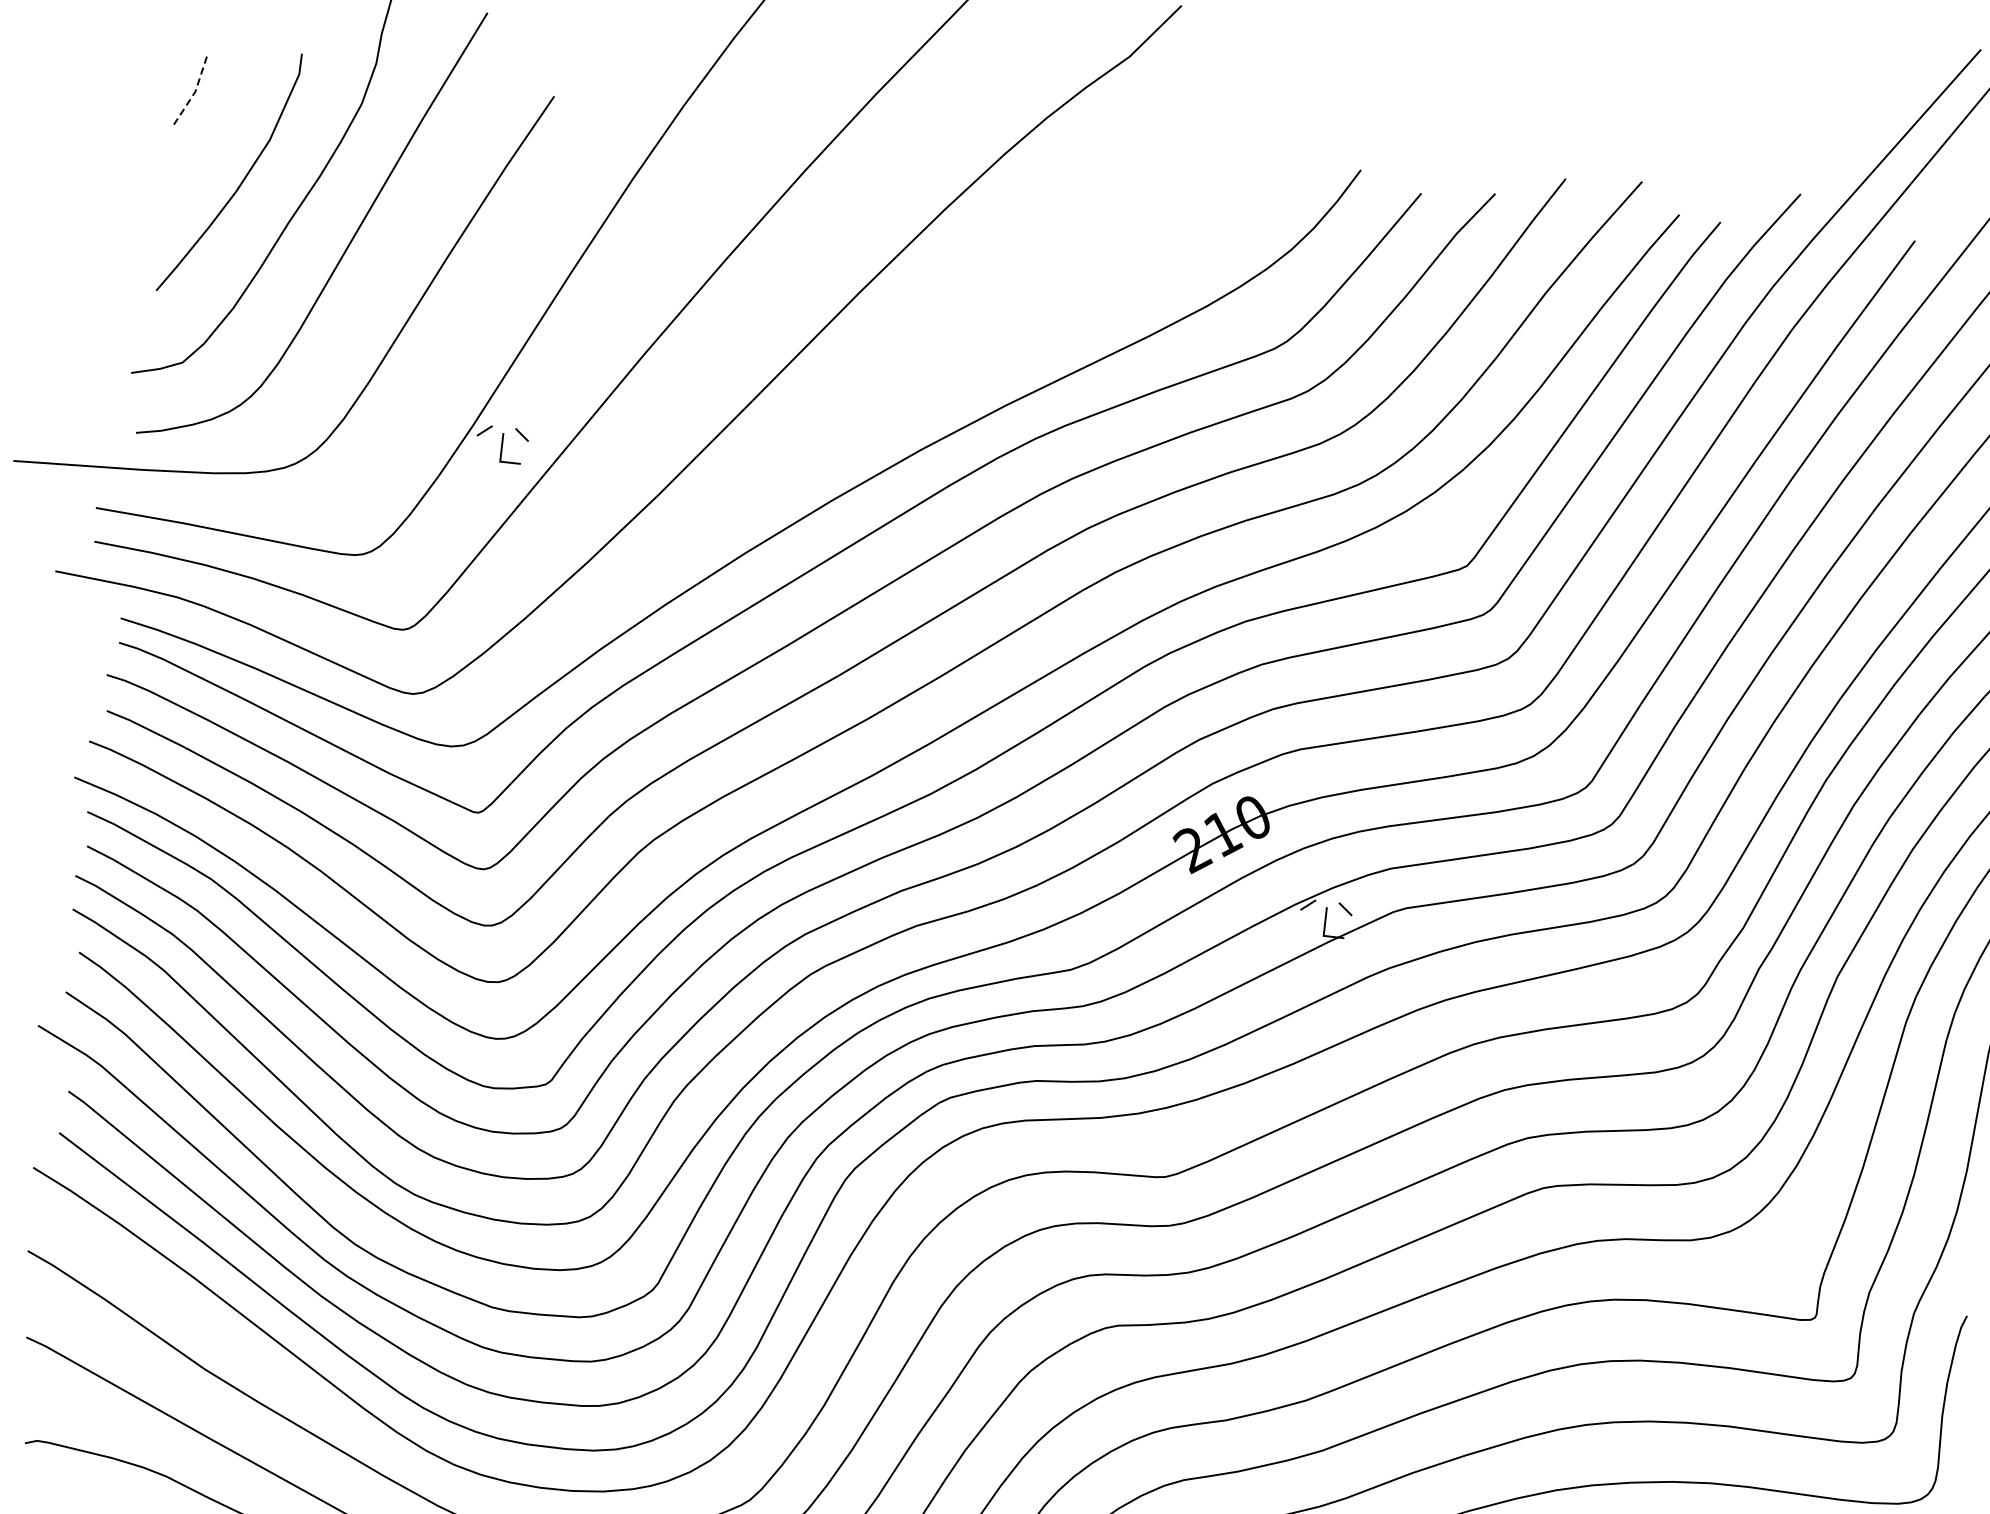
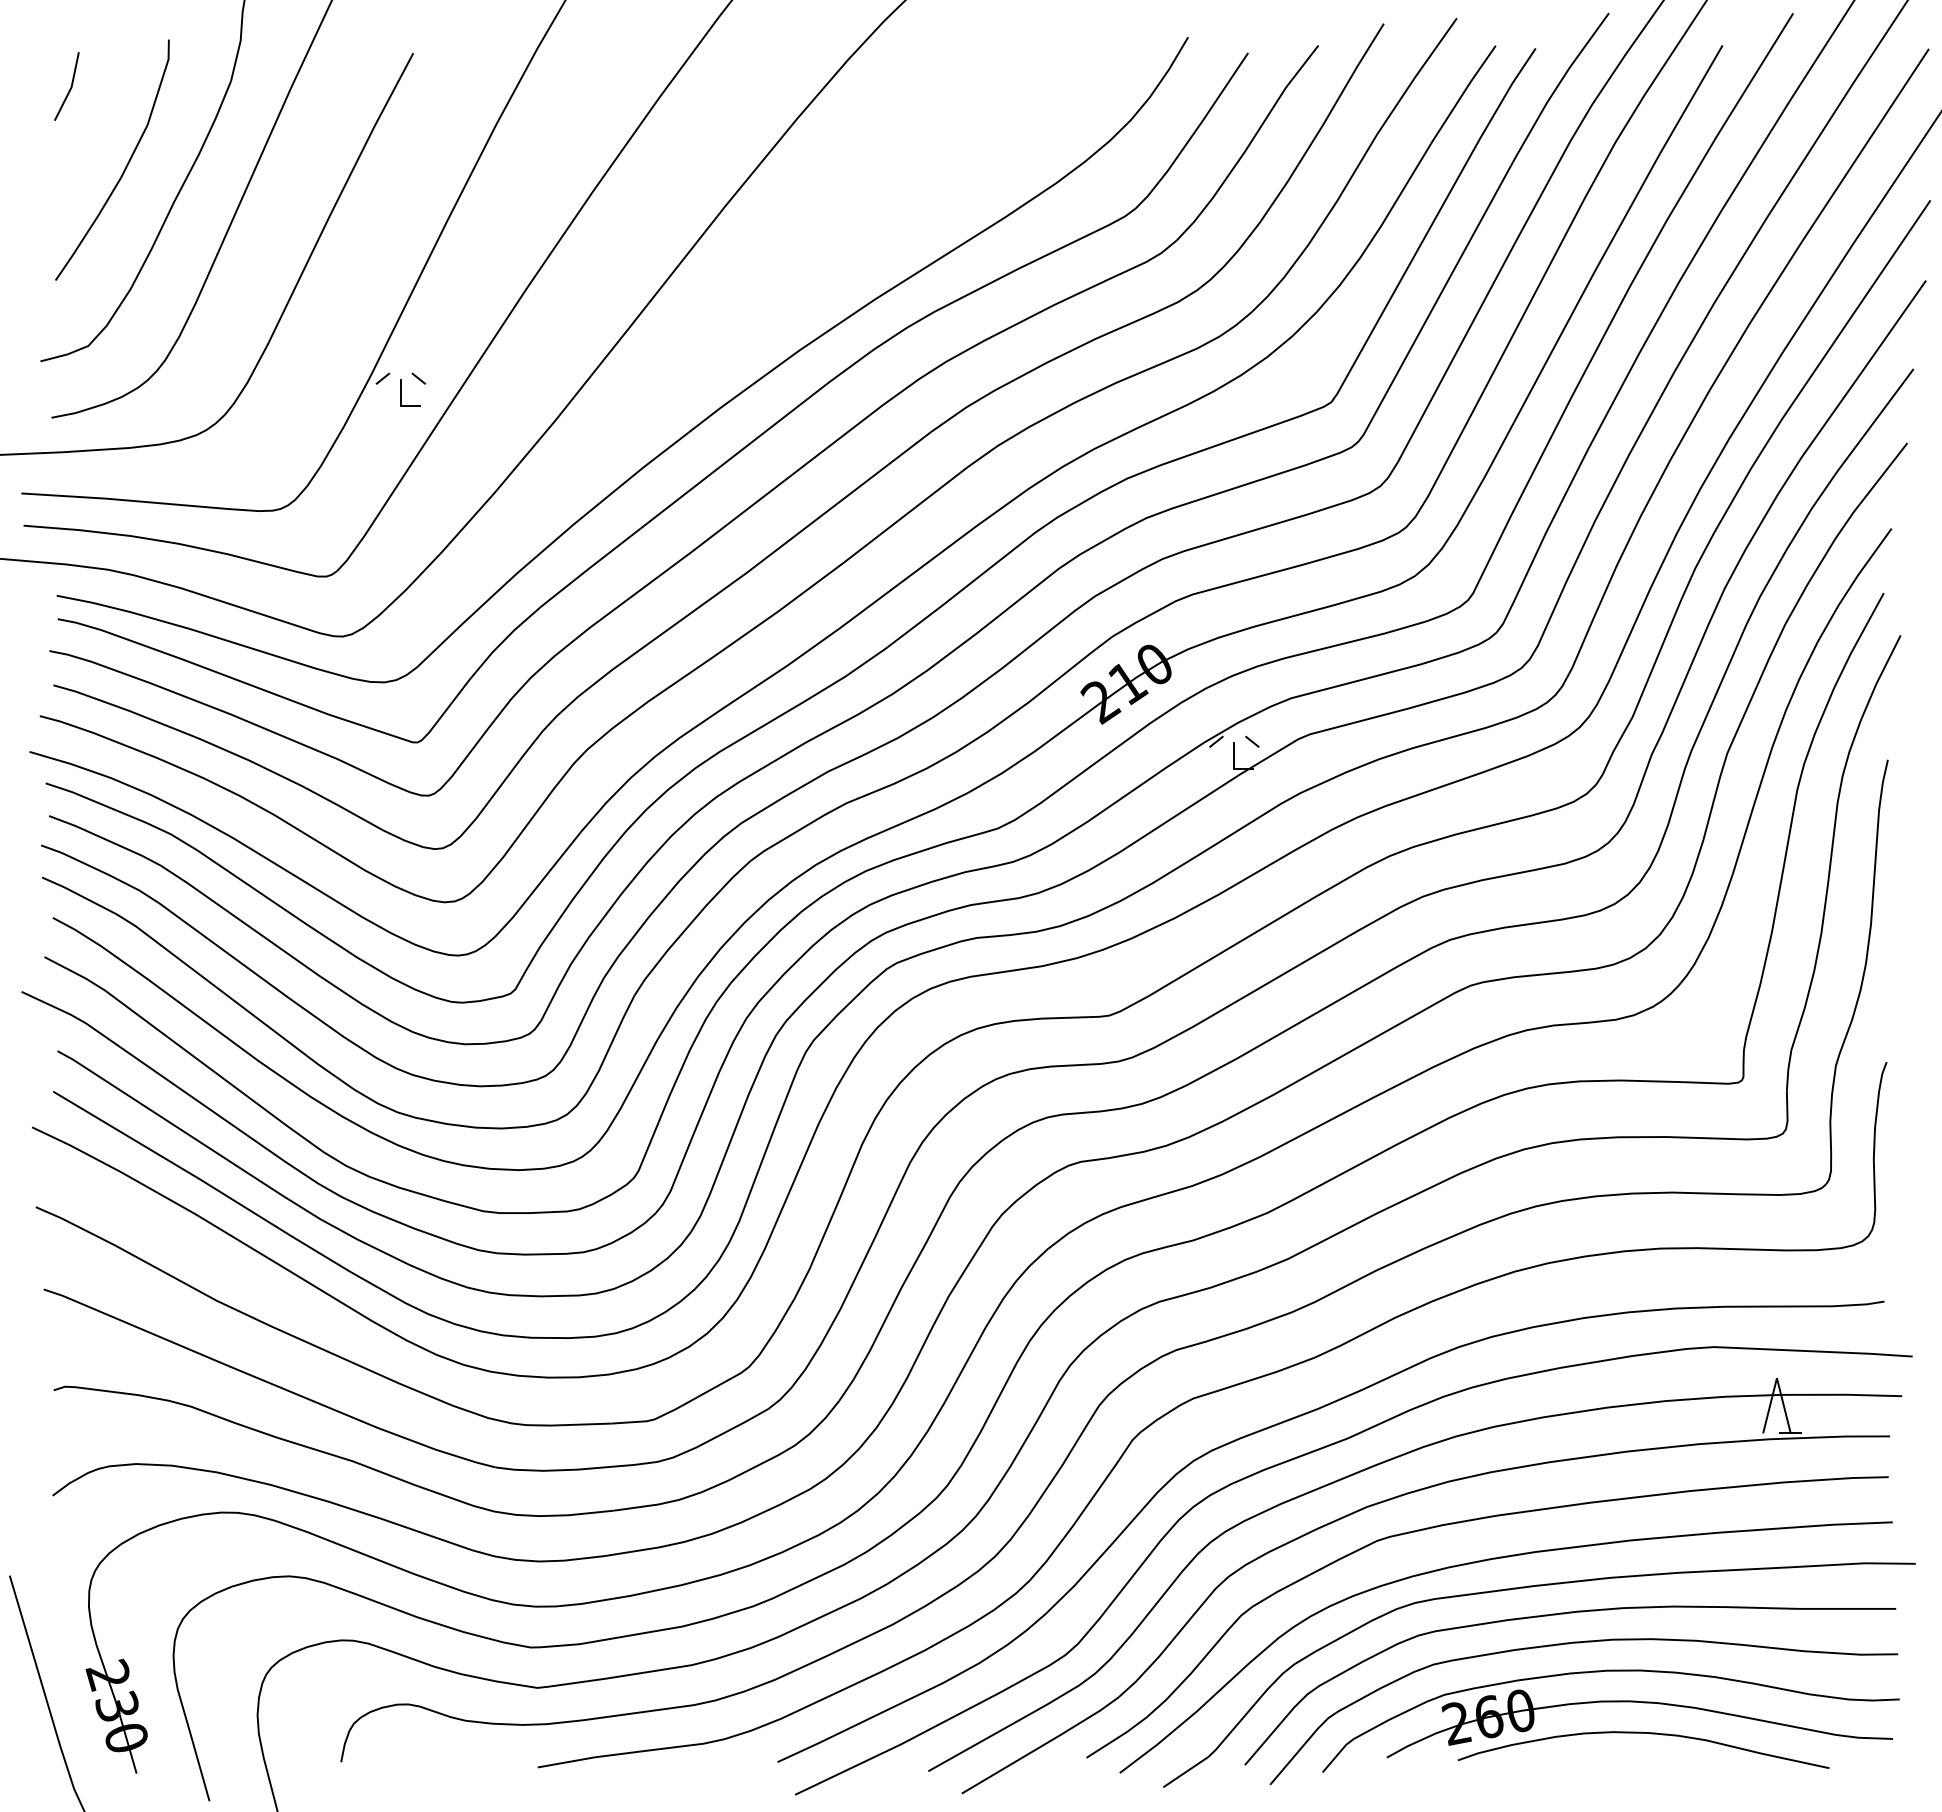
line: (195, 92) -> (71, 87), dashed -> solid

